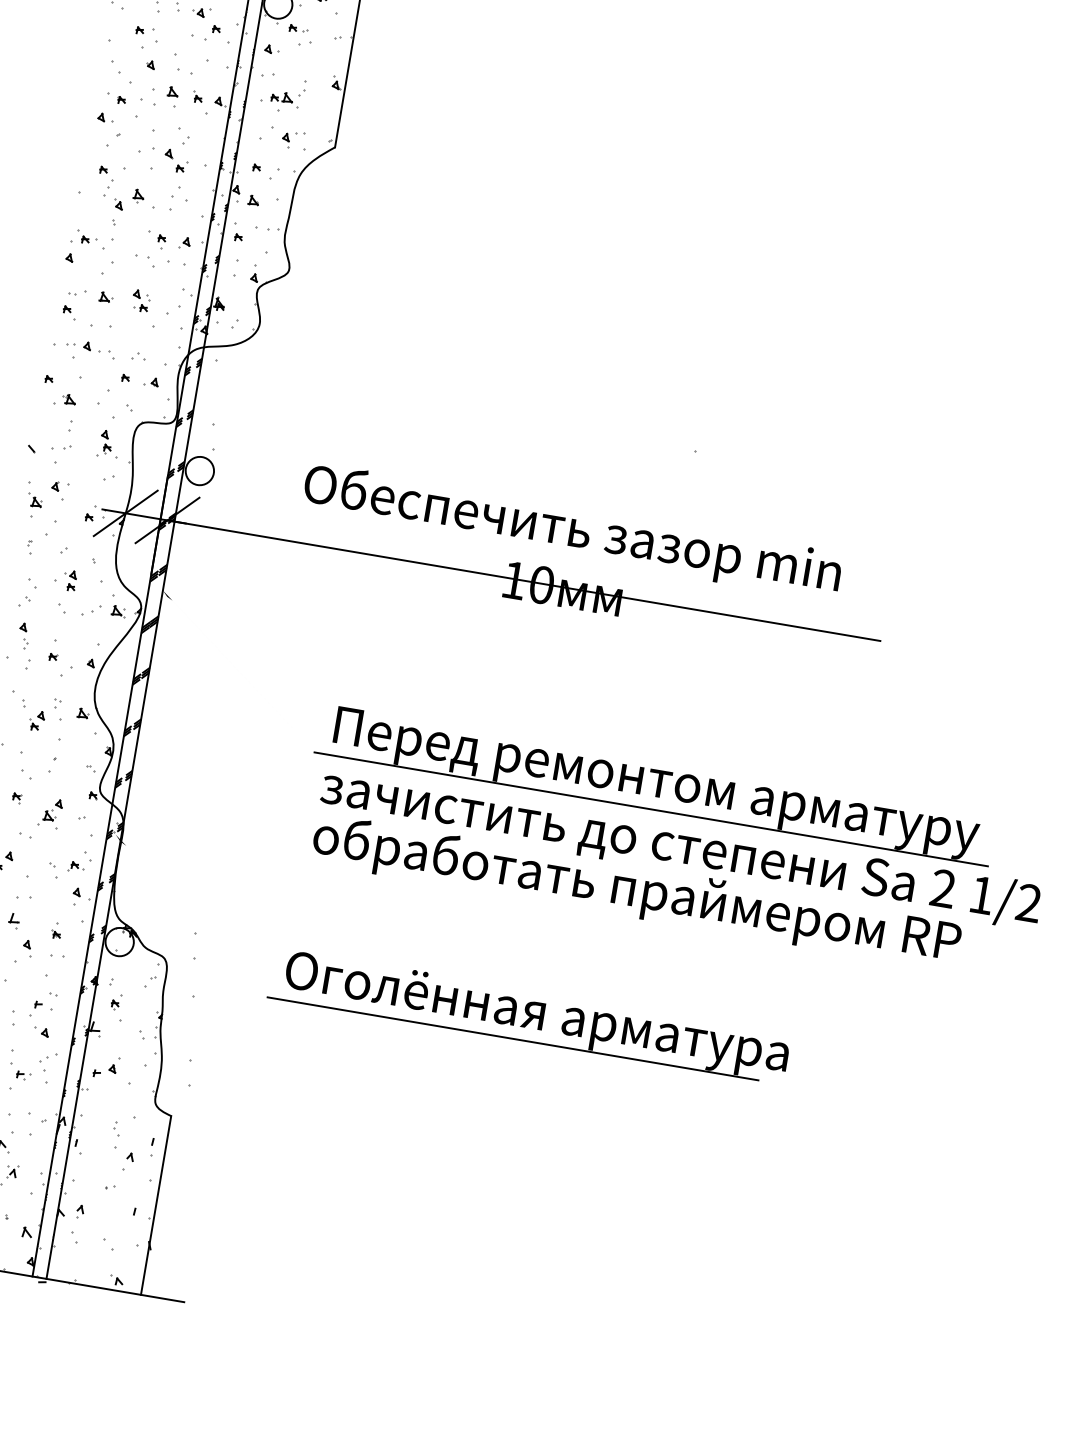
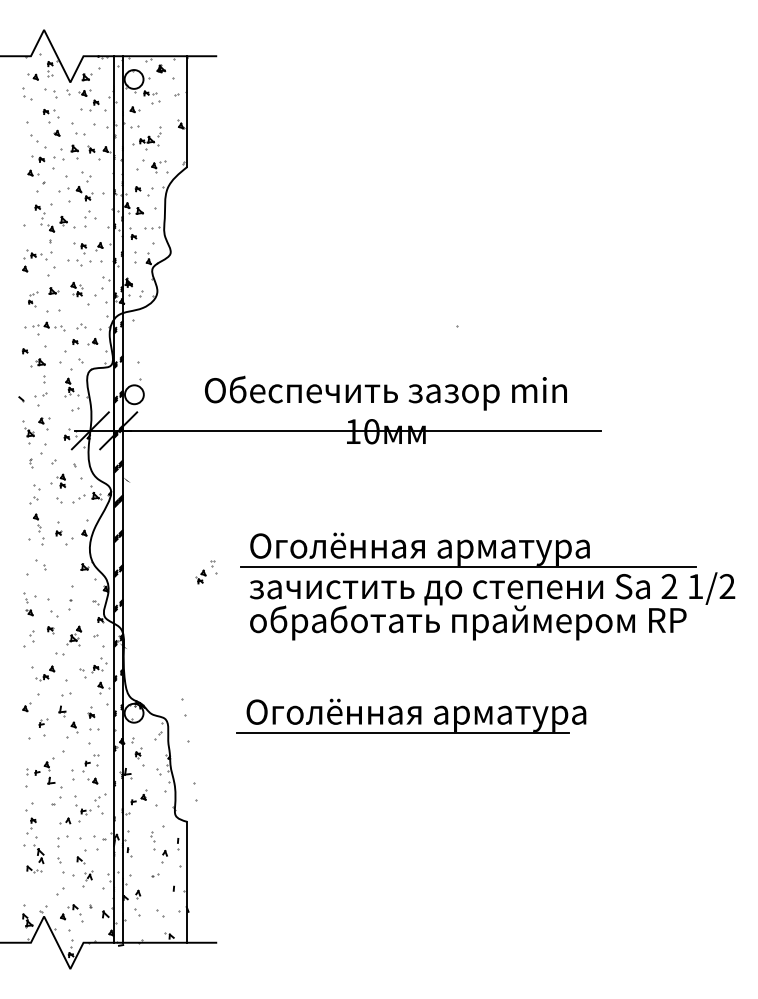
part: (74, 304) -> (33, 299), size x0.7
part: (46, 715) -> (206, 572), moved
text: (655, 782) -> (468, 548), Перед ремонтом арматуру -> Оголённая арматура

